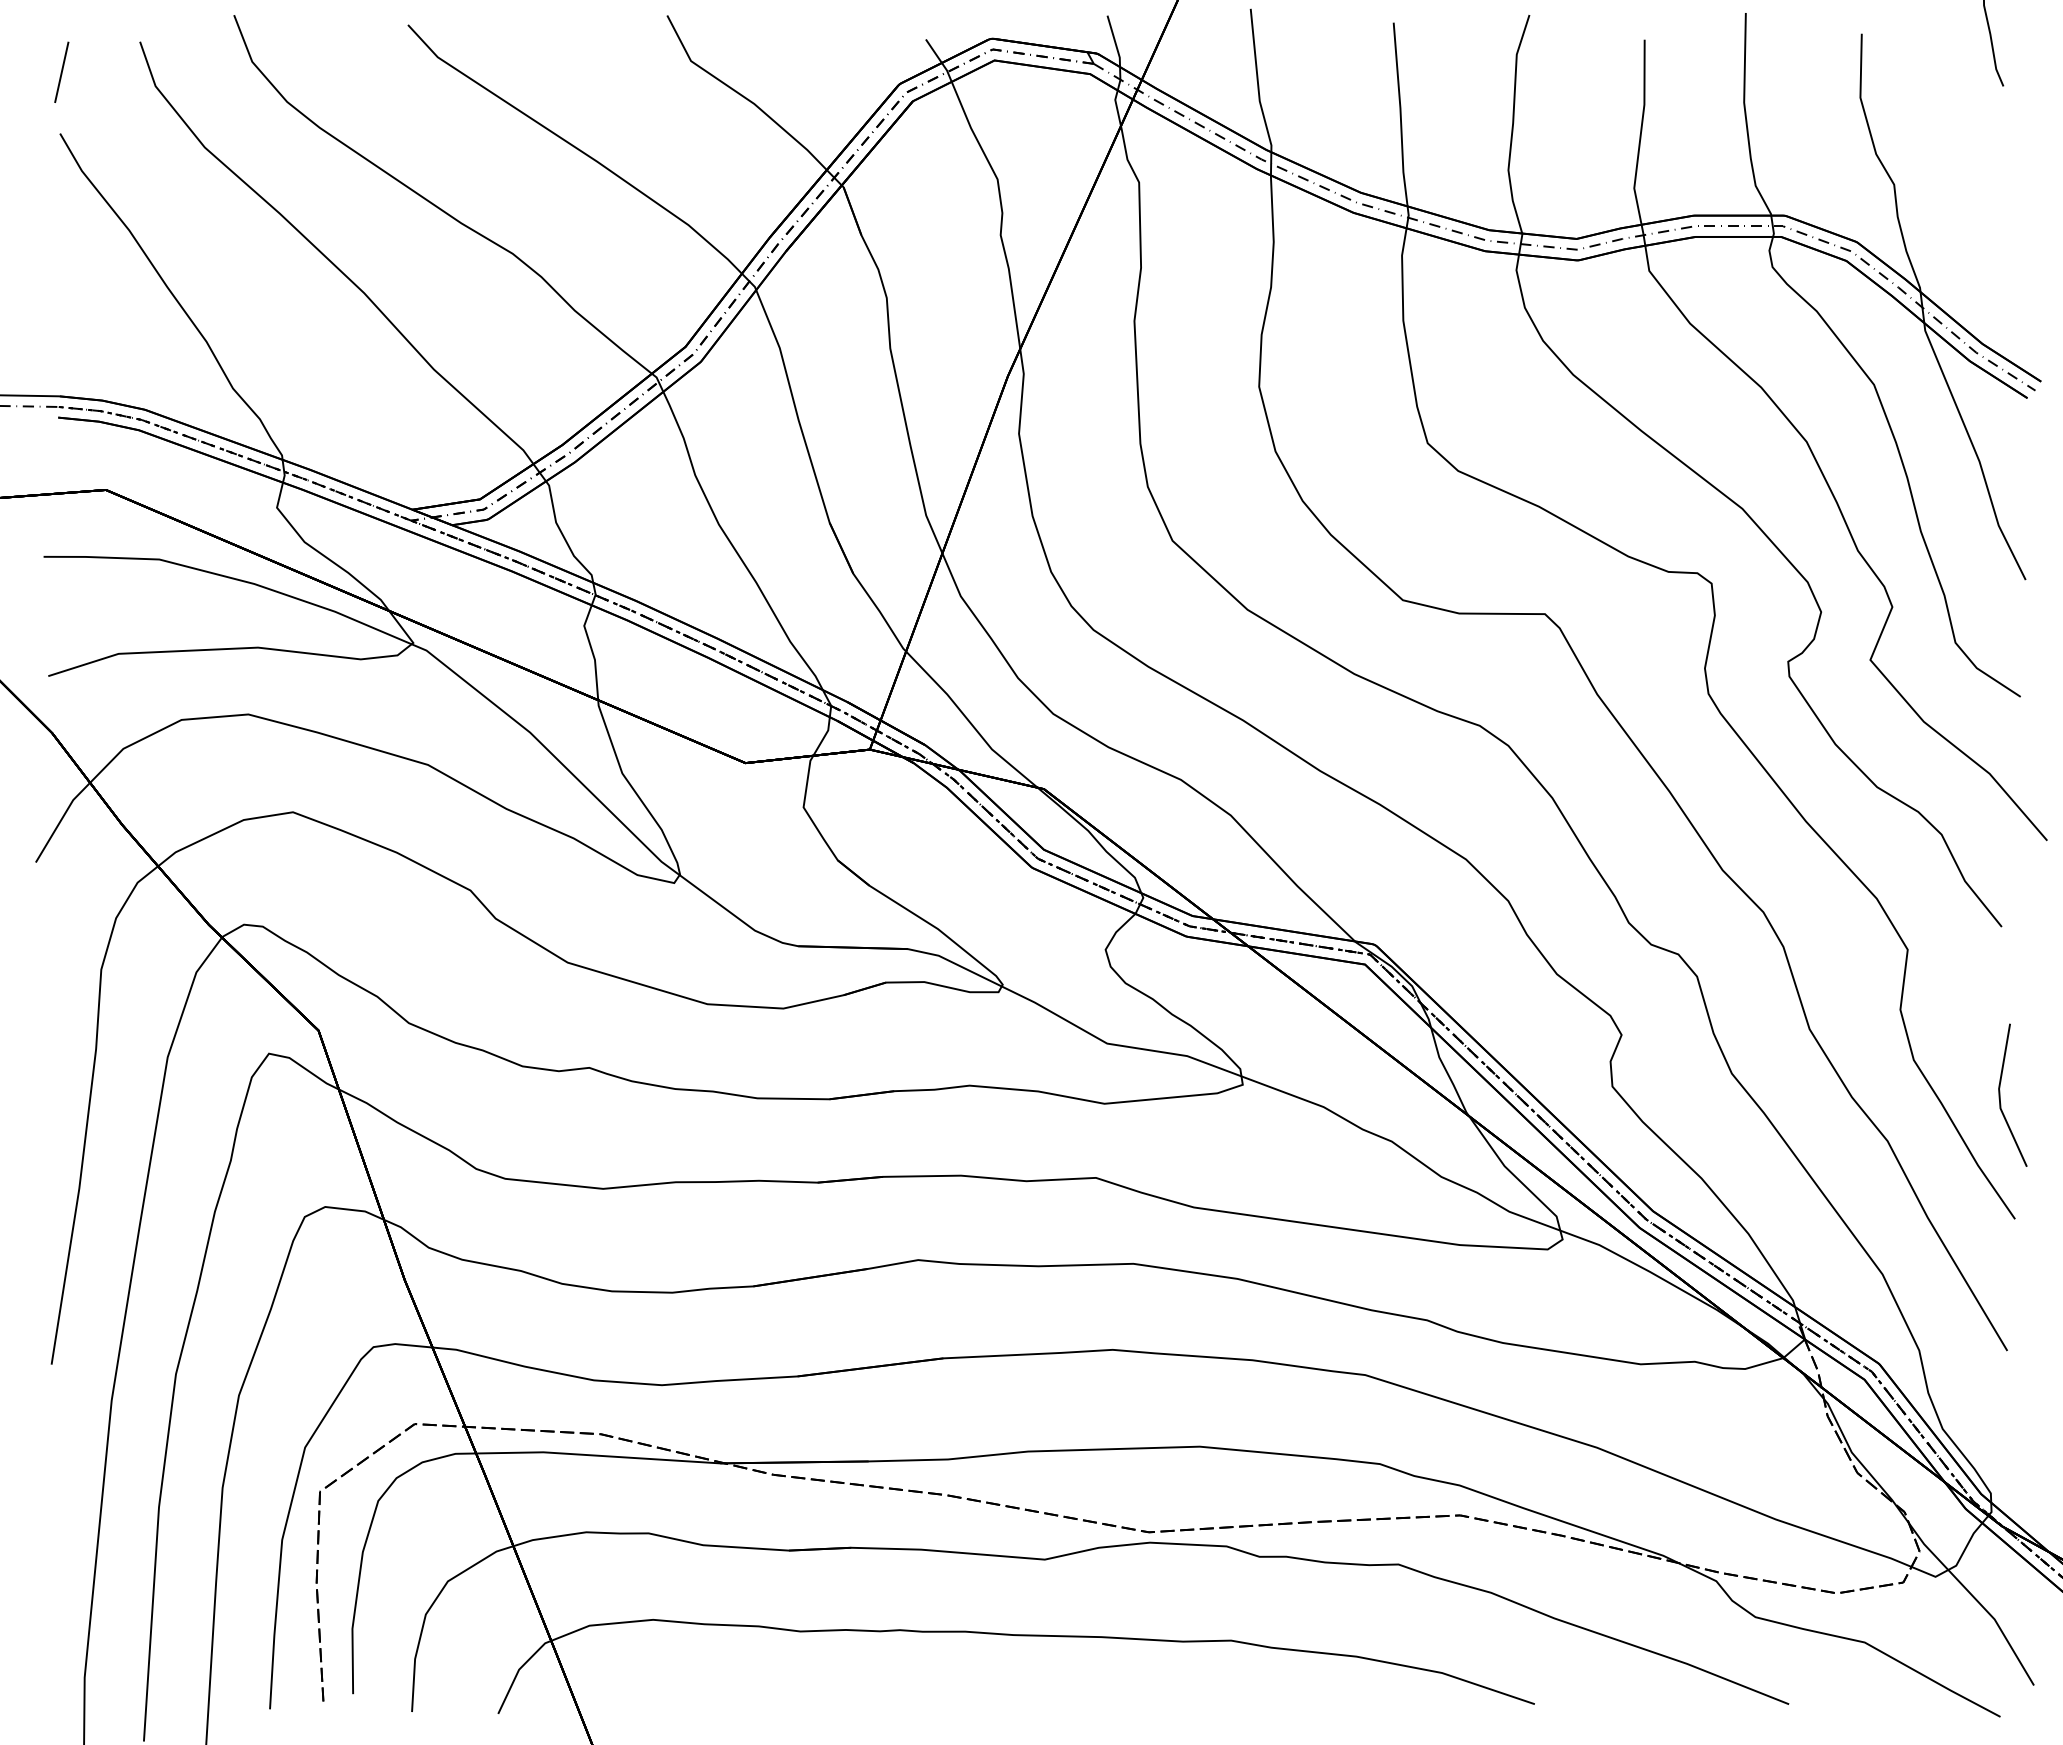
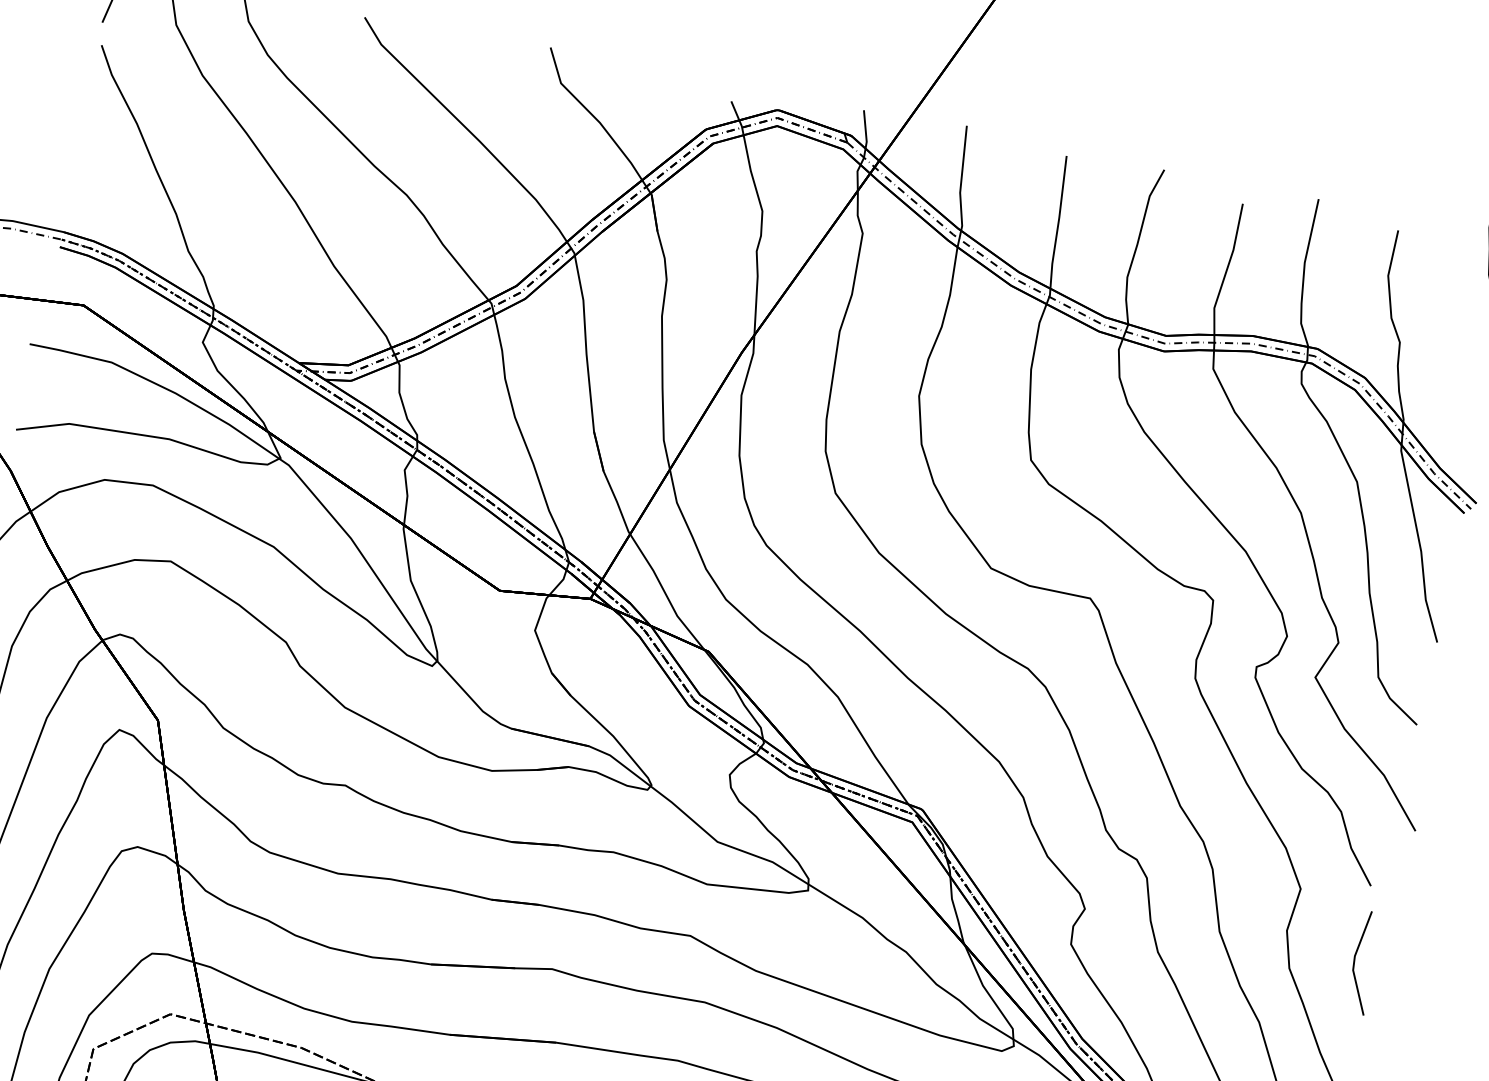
line: (2000, 1094) -> (1355, 960), moved

